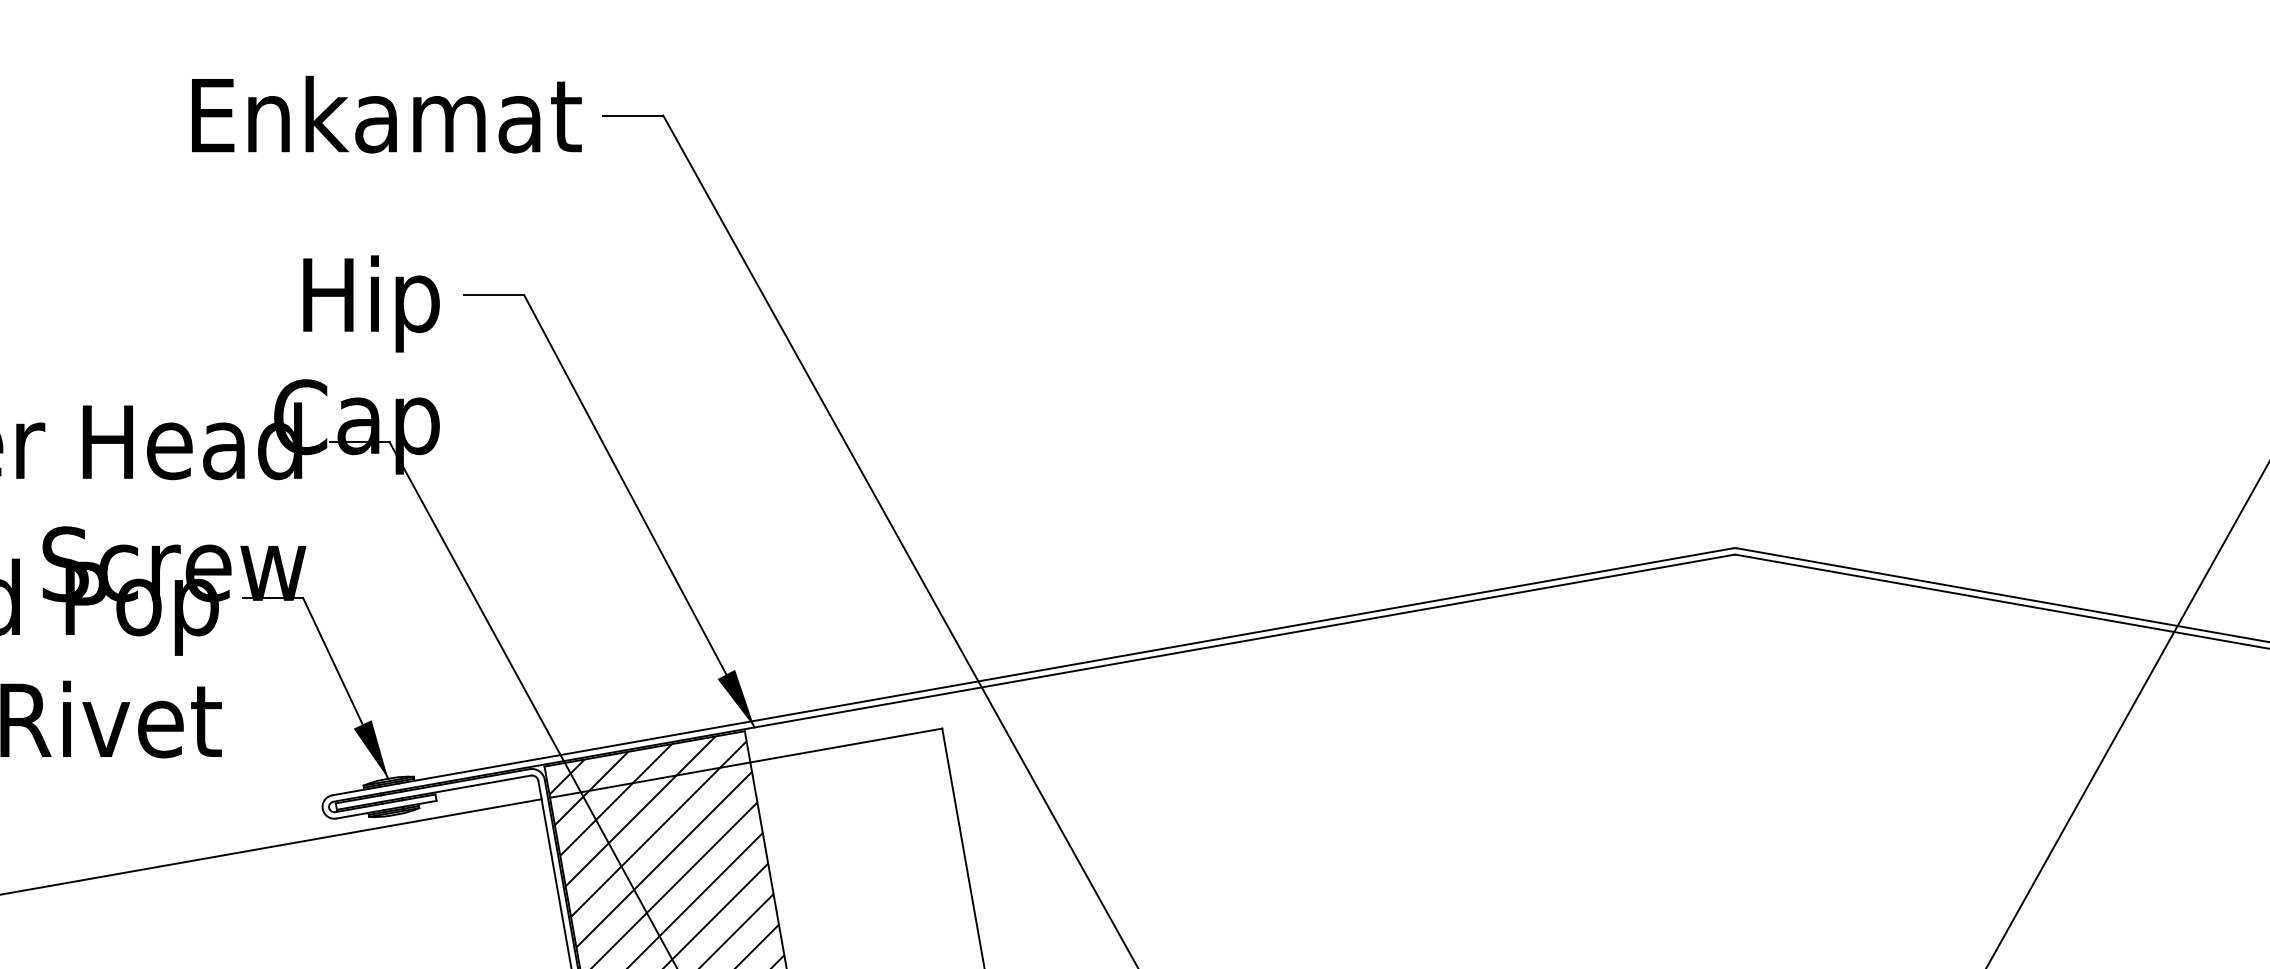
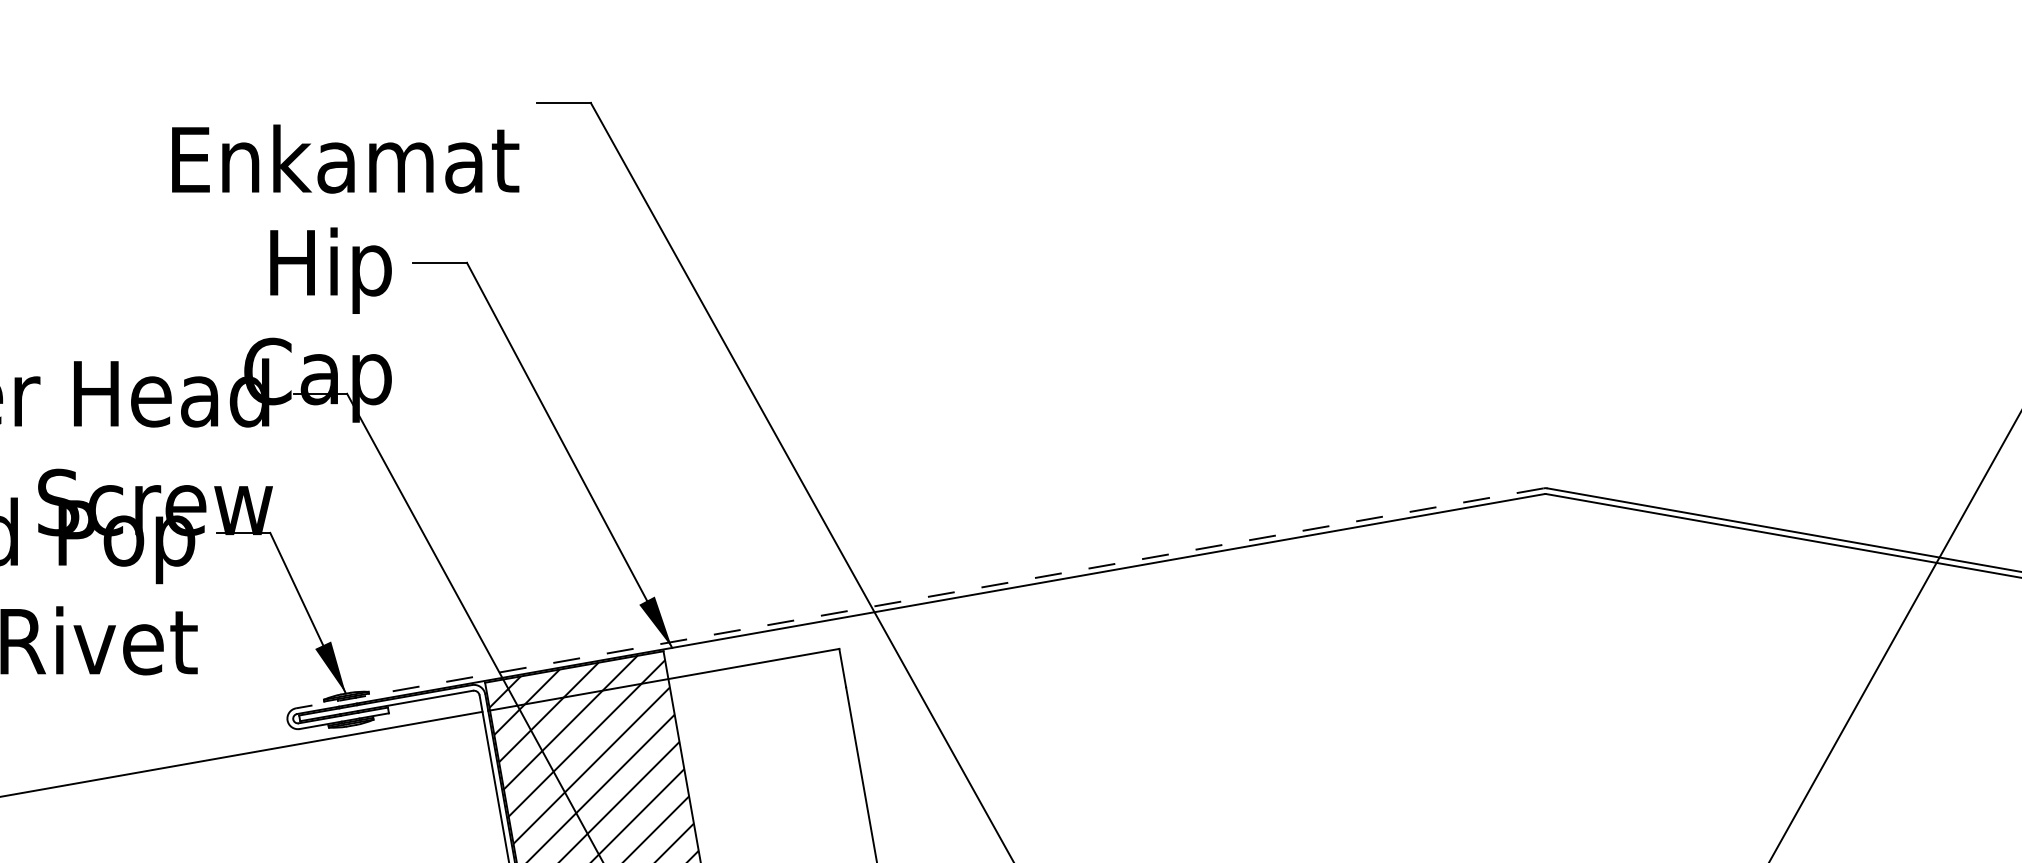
text: (386, 113) -> (345, 158), moved
line: (1032, 672) -> (919, 598), solid -> dashed

